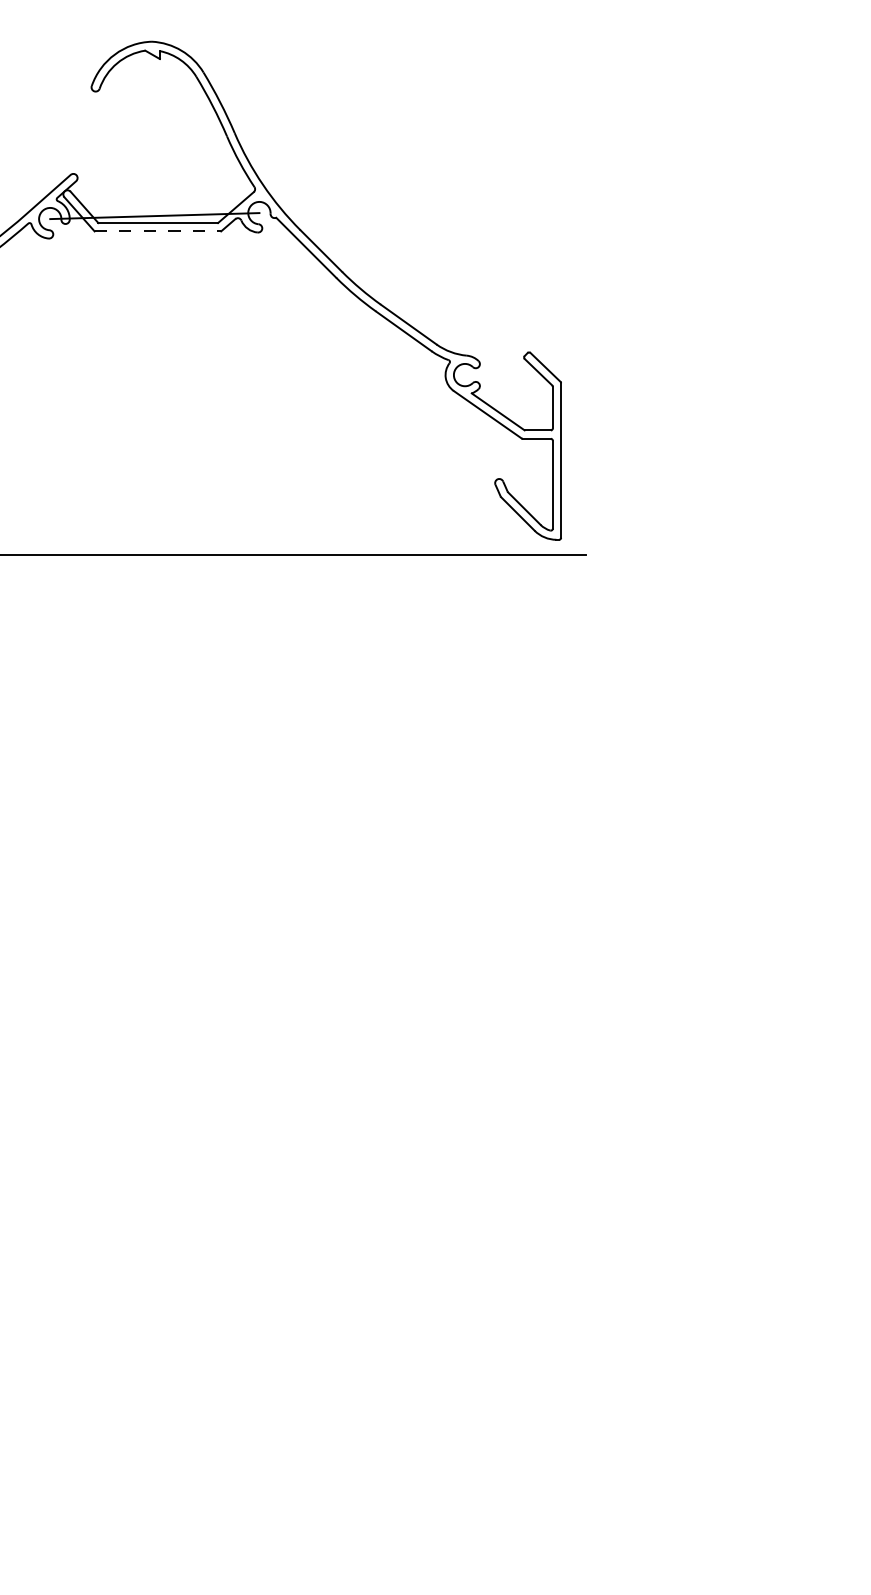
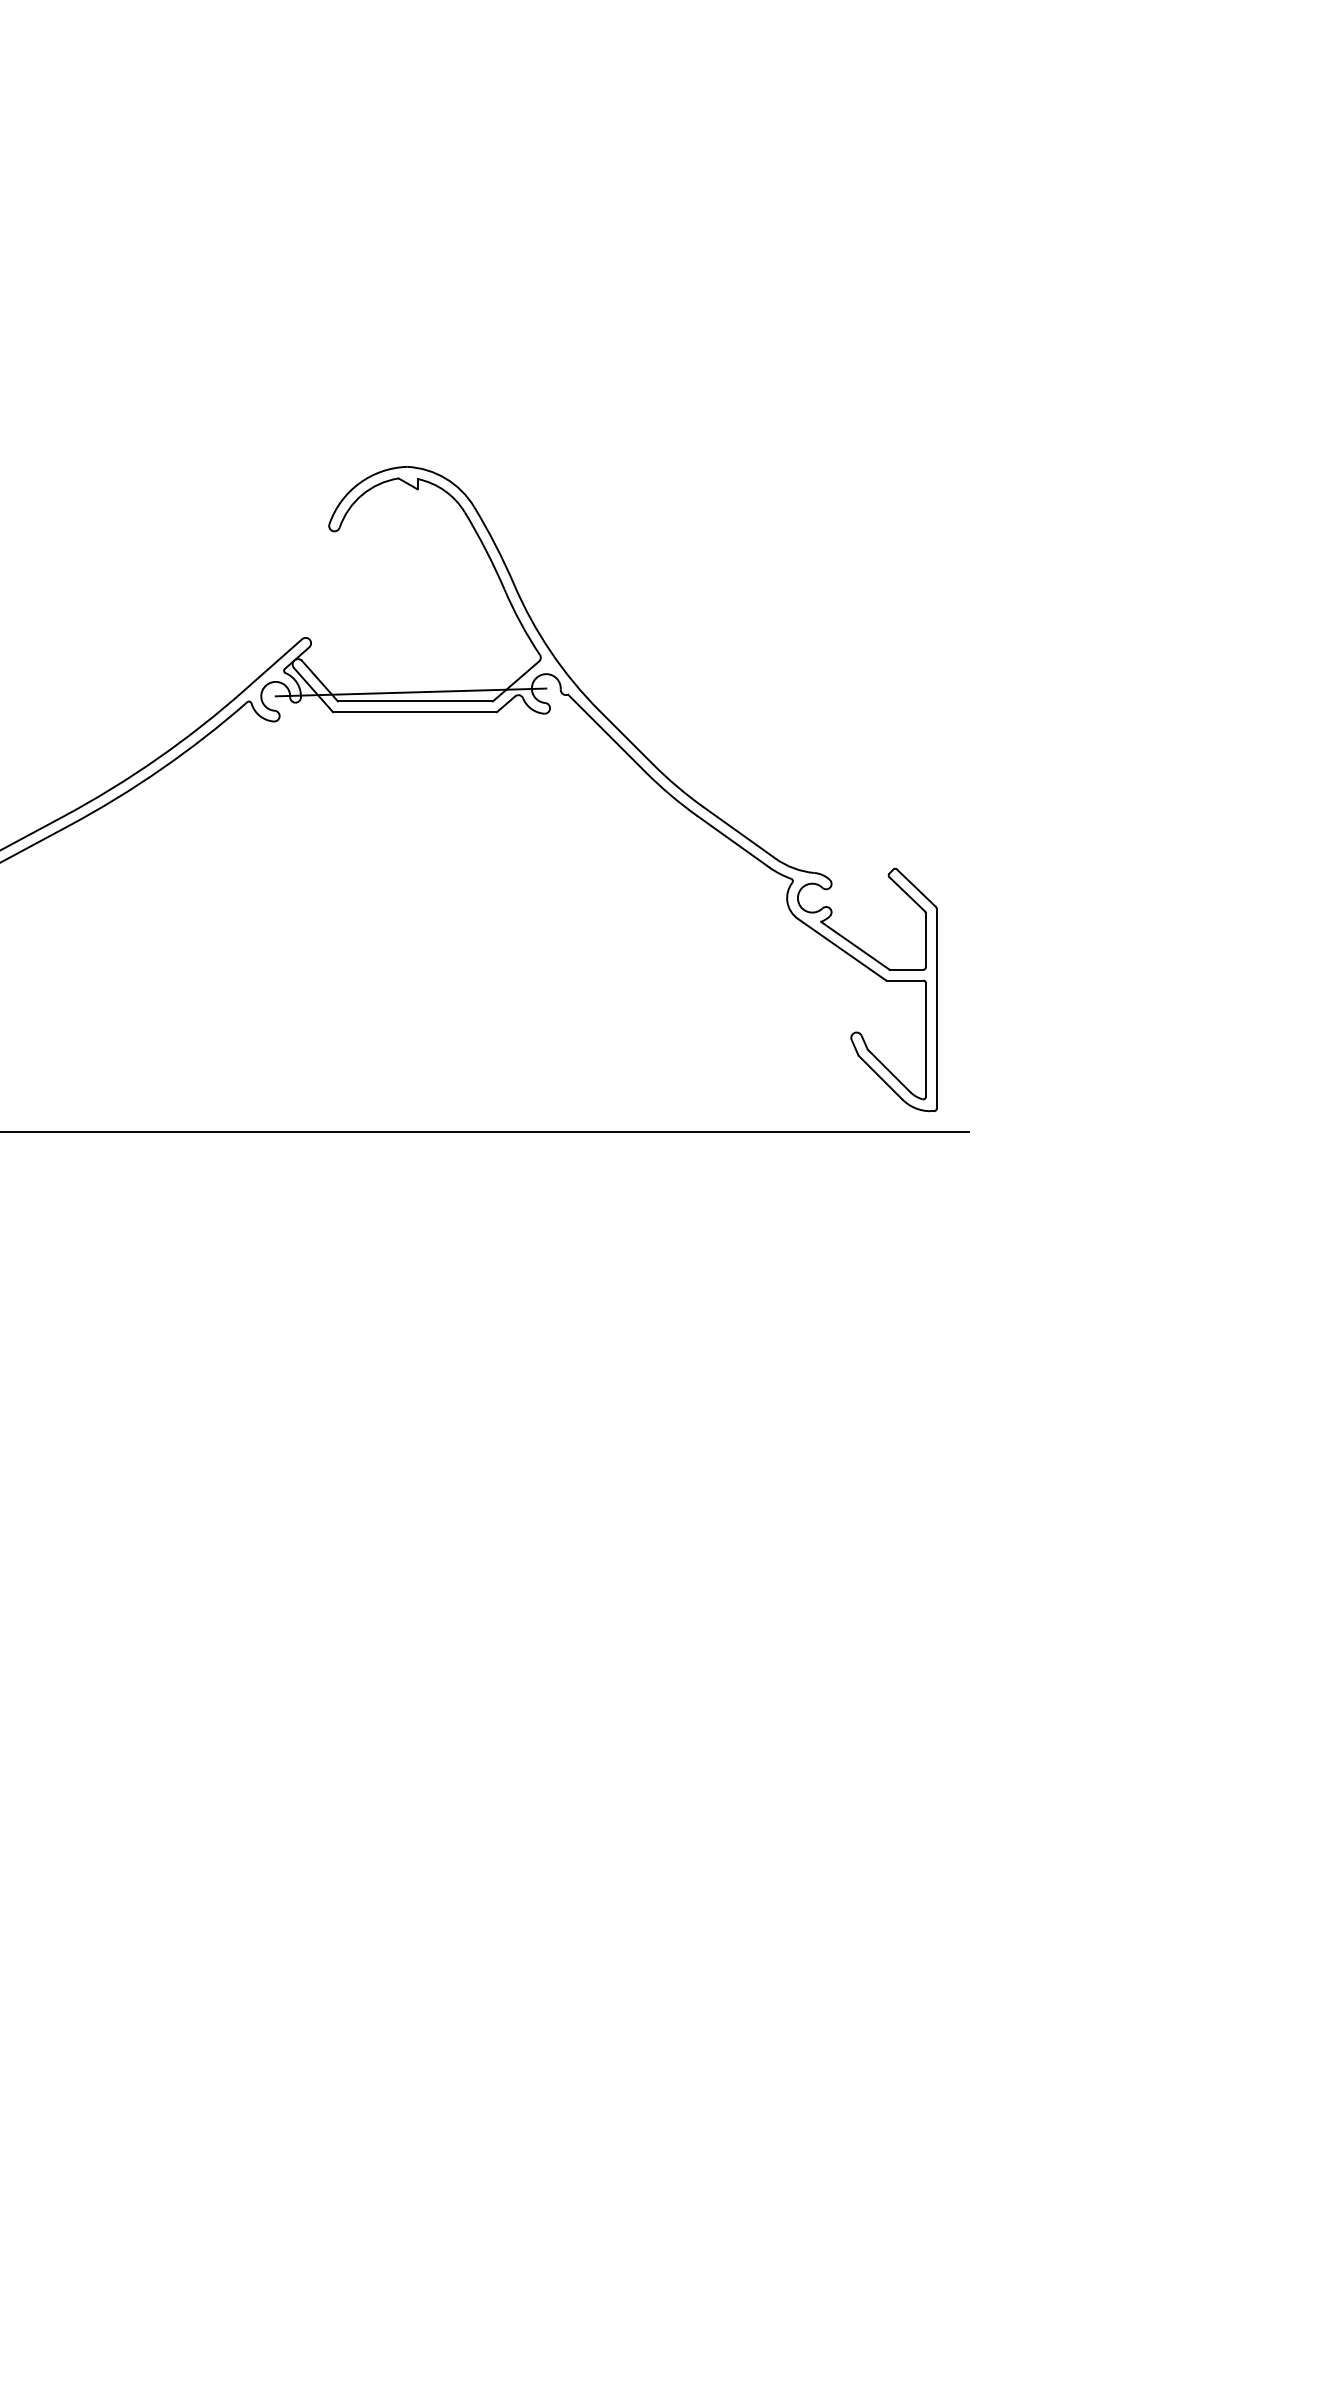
line: (158, 231) -> (415, 712), dashed -> solid

